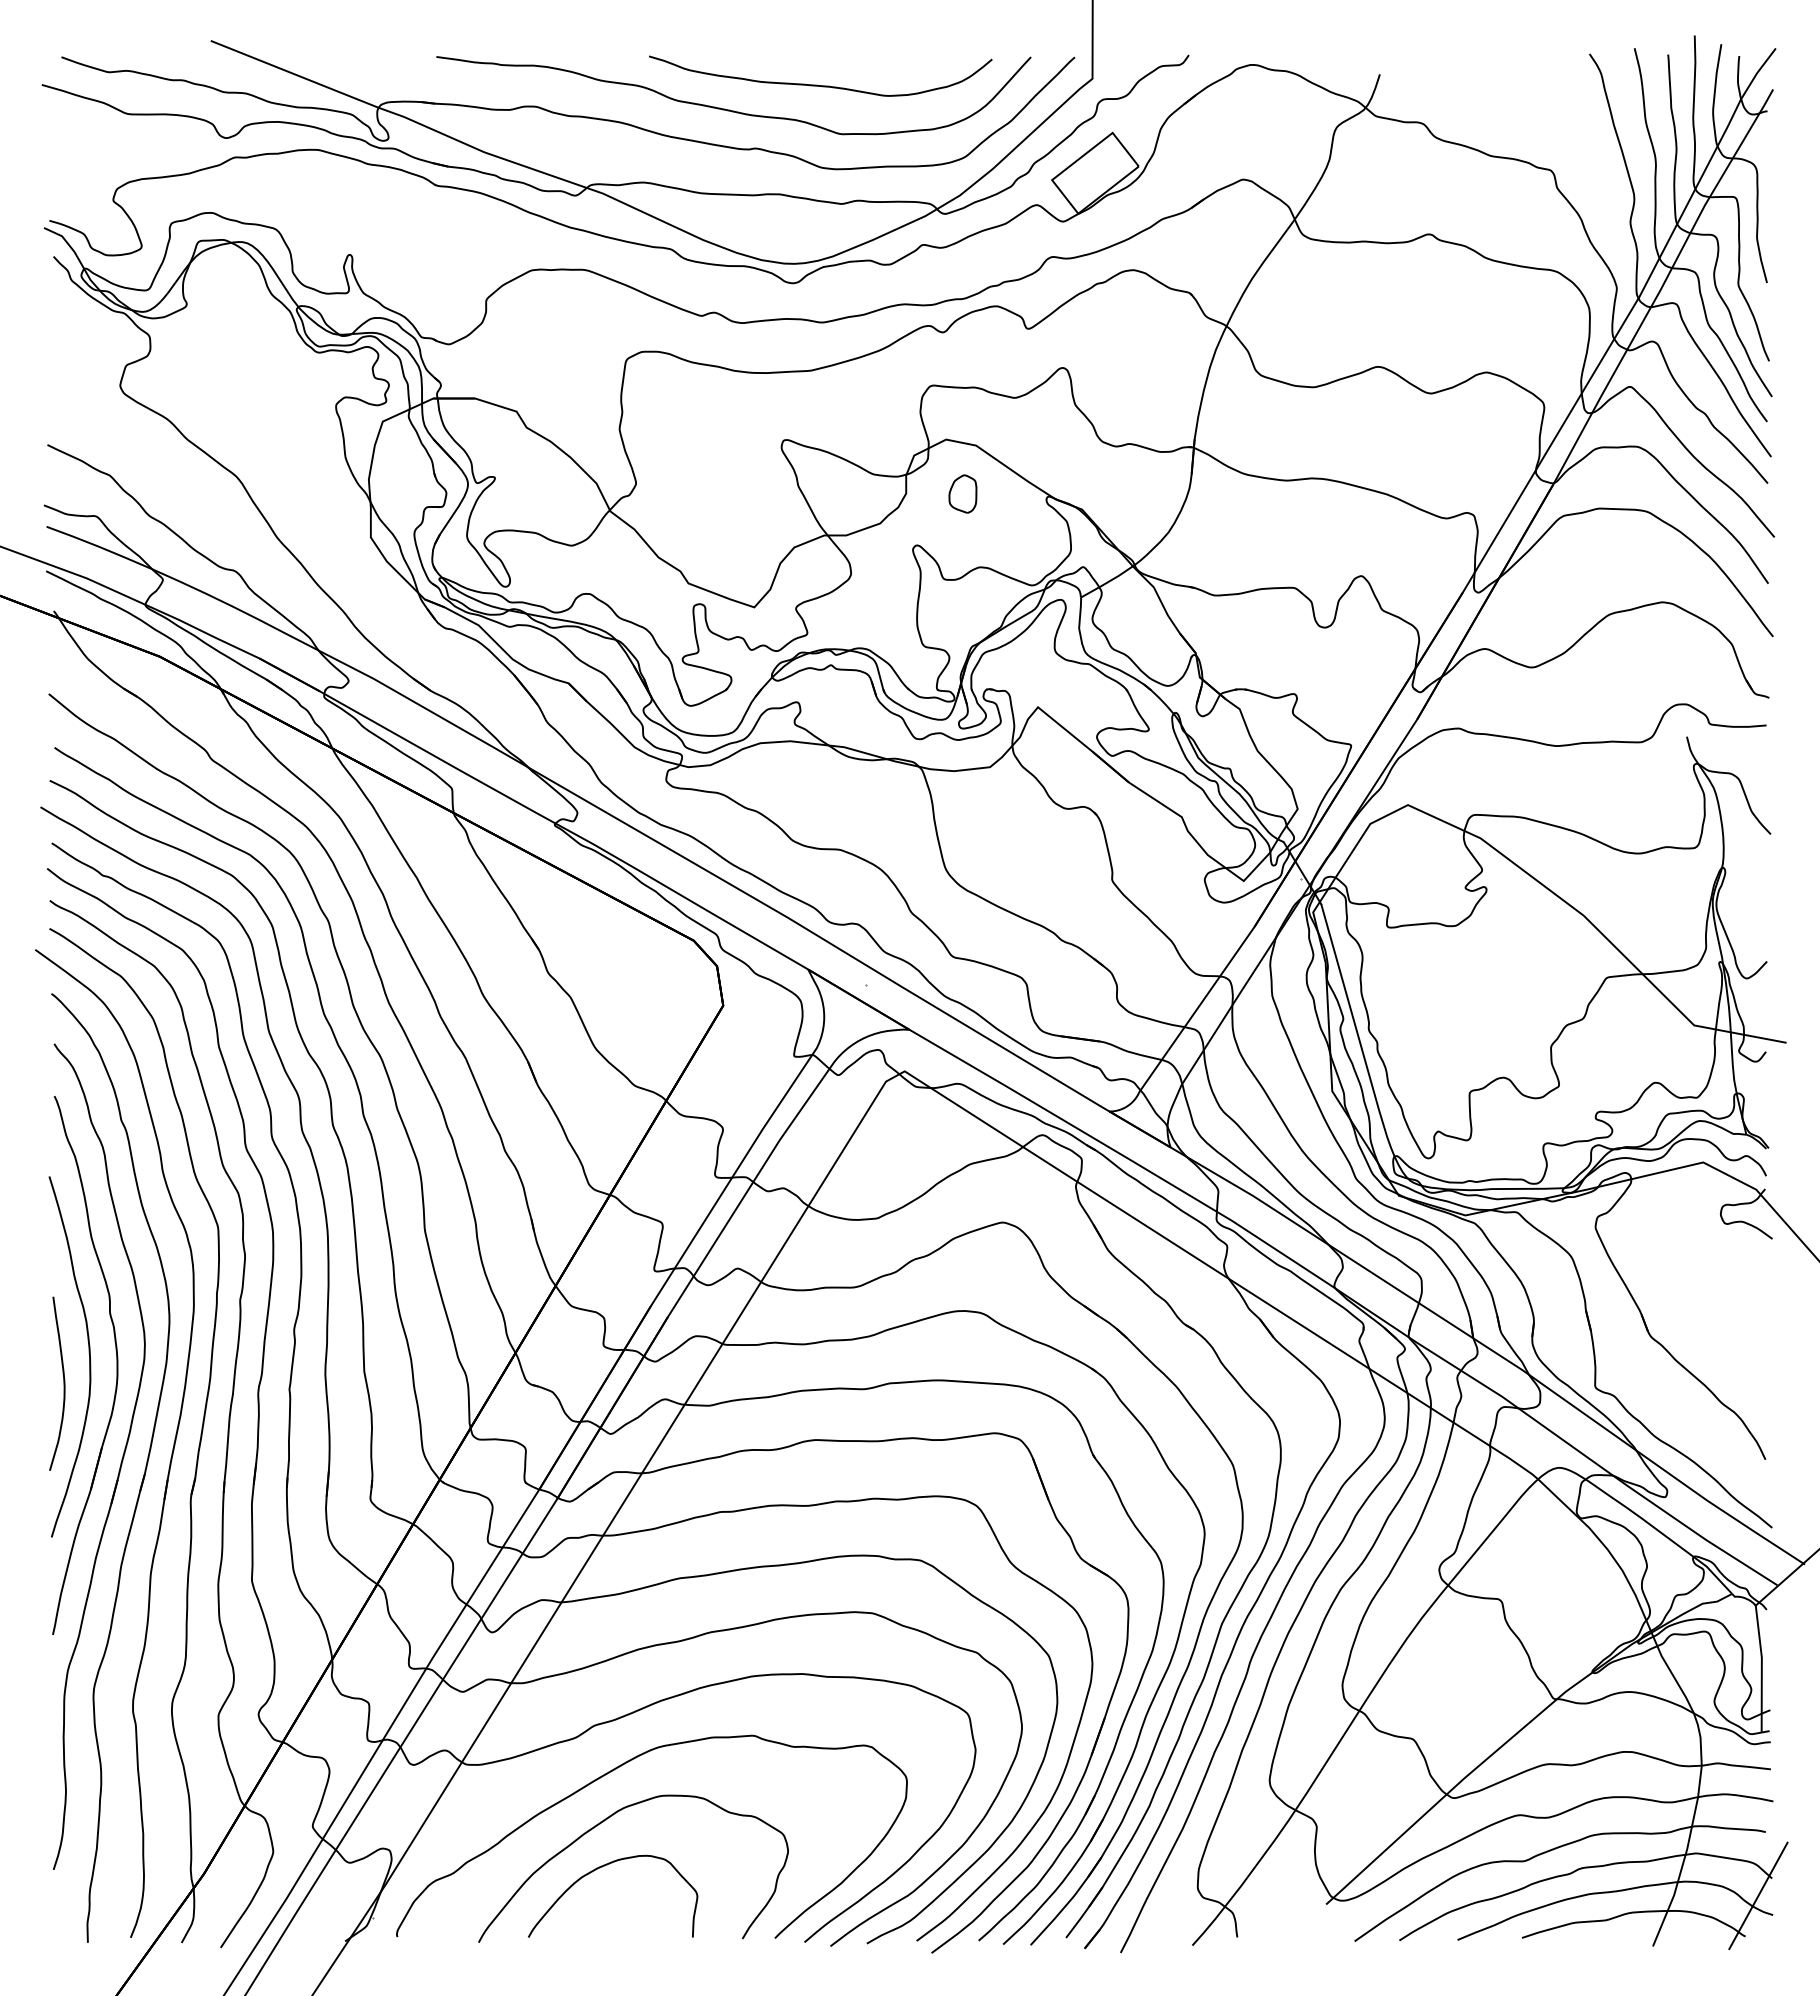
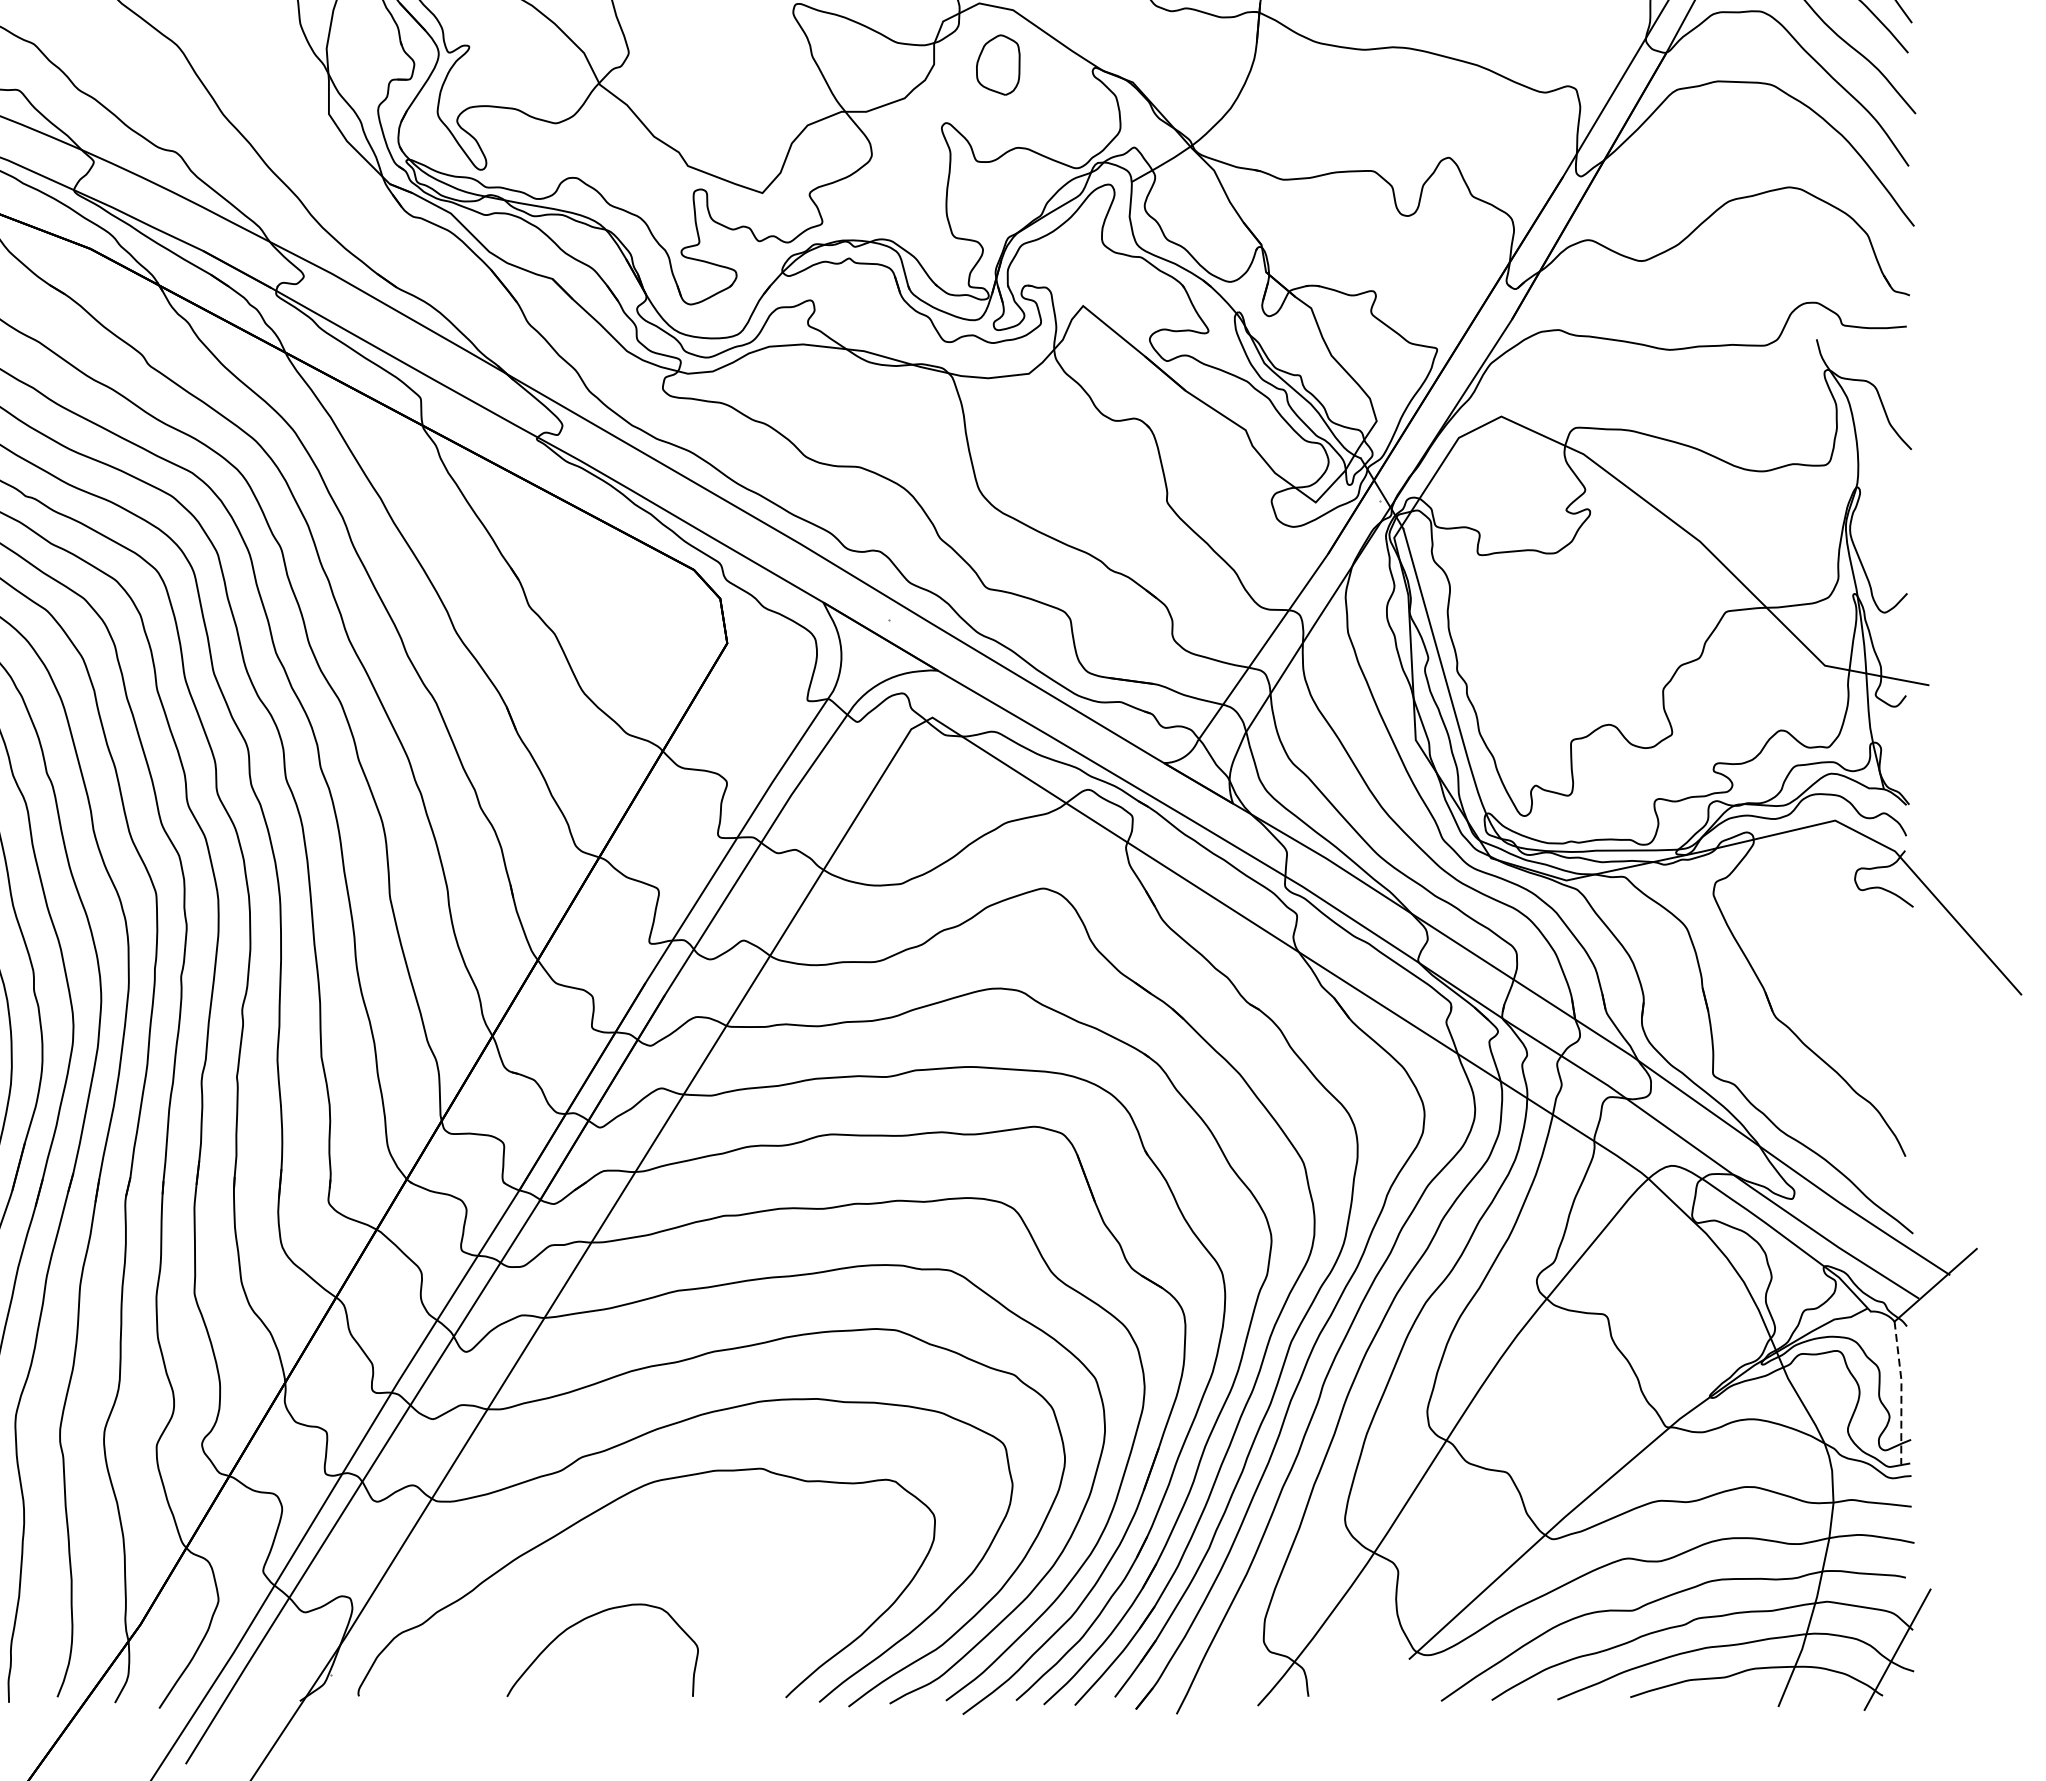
part: (962, 493) -> (997, 64), size x1.4
line: (1761, 1668) -> (1901, 1392), solid -> dashed
curve: (603, 1822) -> (591, 1566), removed

